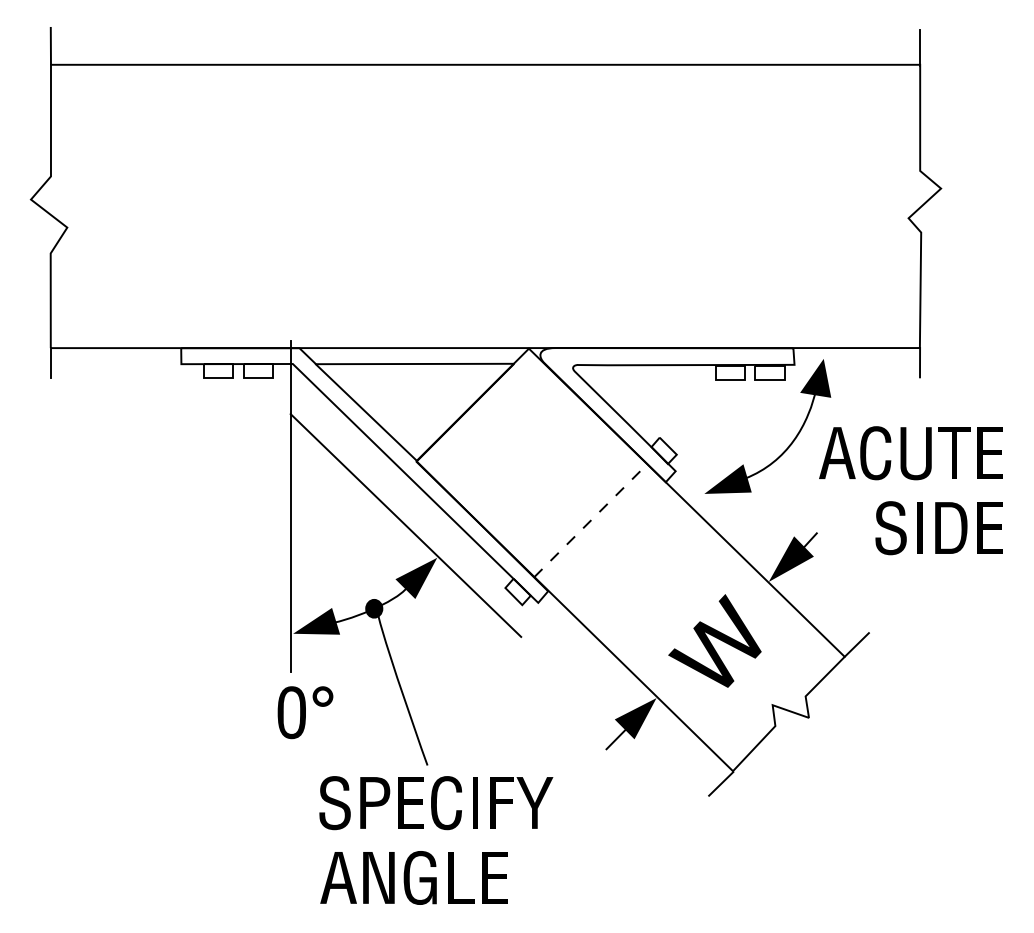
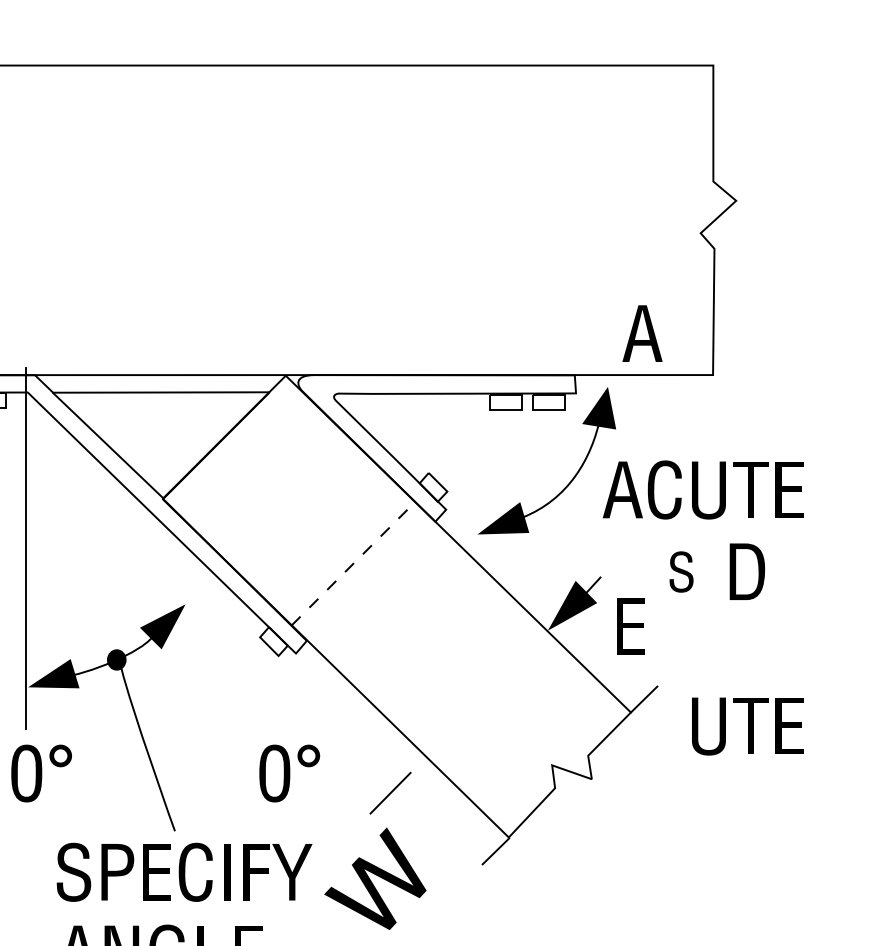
line: (920, 48) -> (713, 47), removed
part: (855, 309) -> (642, 332), added
line: (919, 362) -> (712, 390), removed
line: (405, 525) -> (150, 568), removed
fill: (919, 527) -> (712, 571), removed
part: (989, 527) -> (630, 625), moved
part: (890, 528) -> (680, 572), size x0.7
part: (714, 640) -> (374, 878), moved
part: (951, 669) -> (747, 726), added
part: (532, 712) -> (289, 773), added
fill: (635, 718) -> (402, 779), removed

